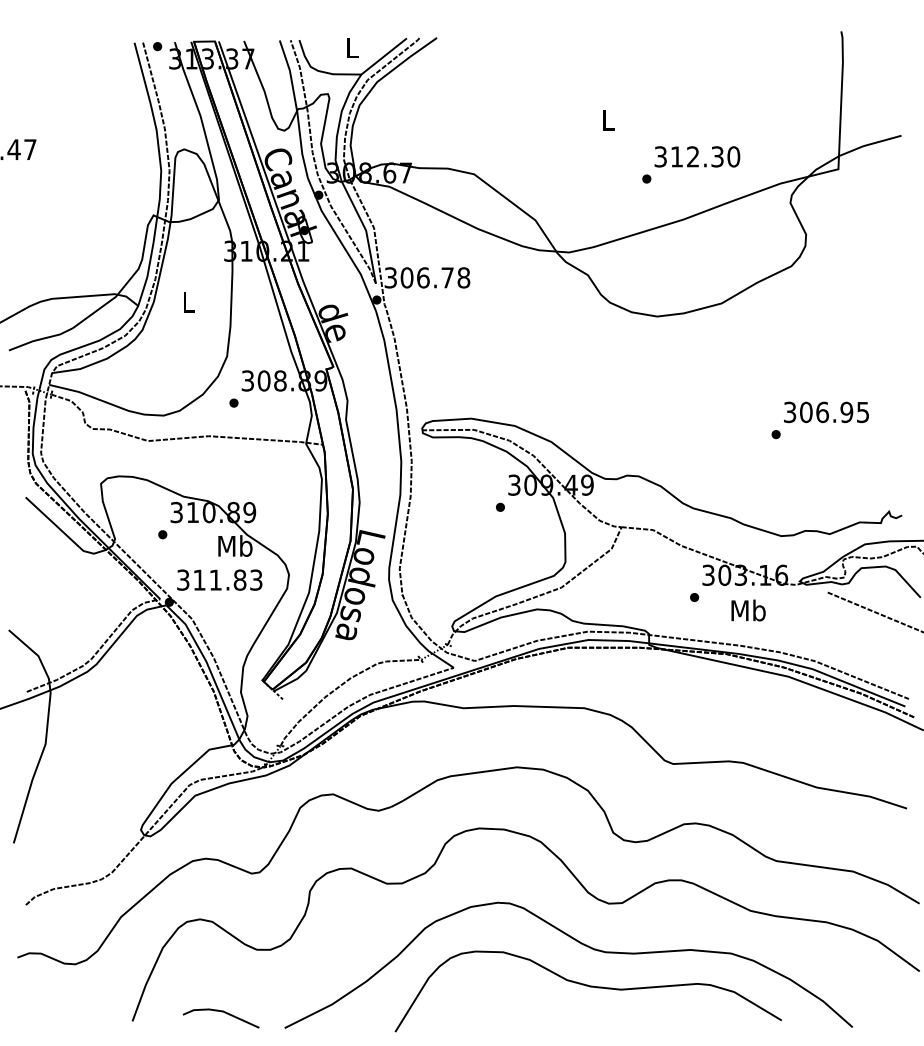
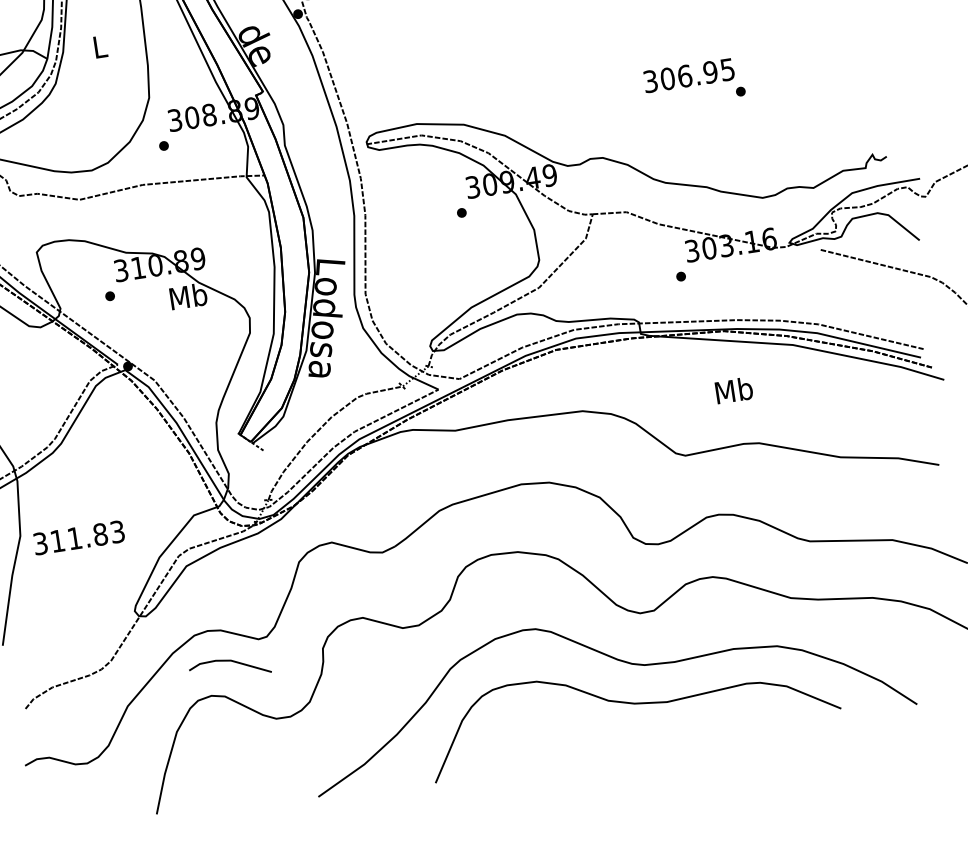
text: (826, 412) -> (689, 75), moved
text: (219, 579) -> (78, 537), moved
text: (748, 610) -> (734, 390), moved
line: (221, 1012) -> (229, 661), moved

